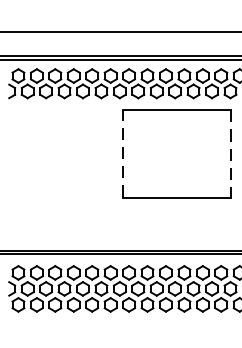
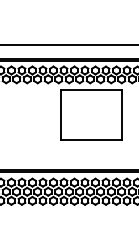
line: (122, 153) -> (60, 114), dashed -> solid
line: (230, 153) -> (121, 114), dashed -> solid

